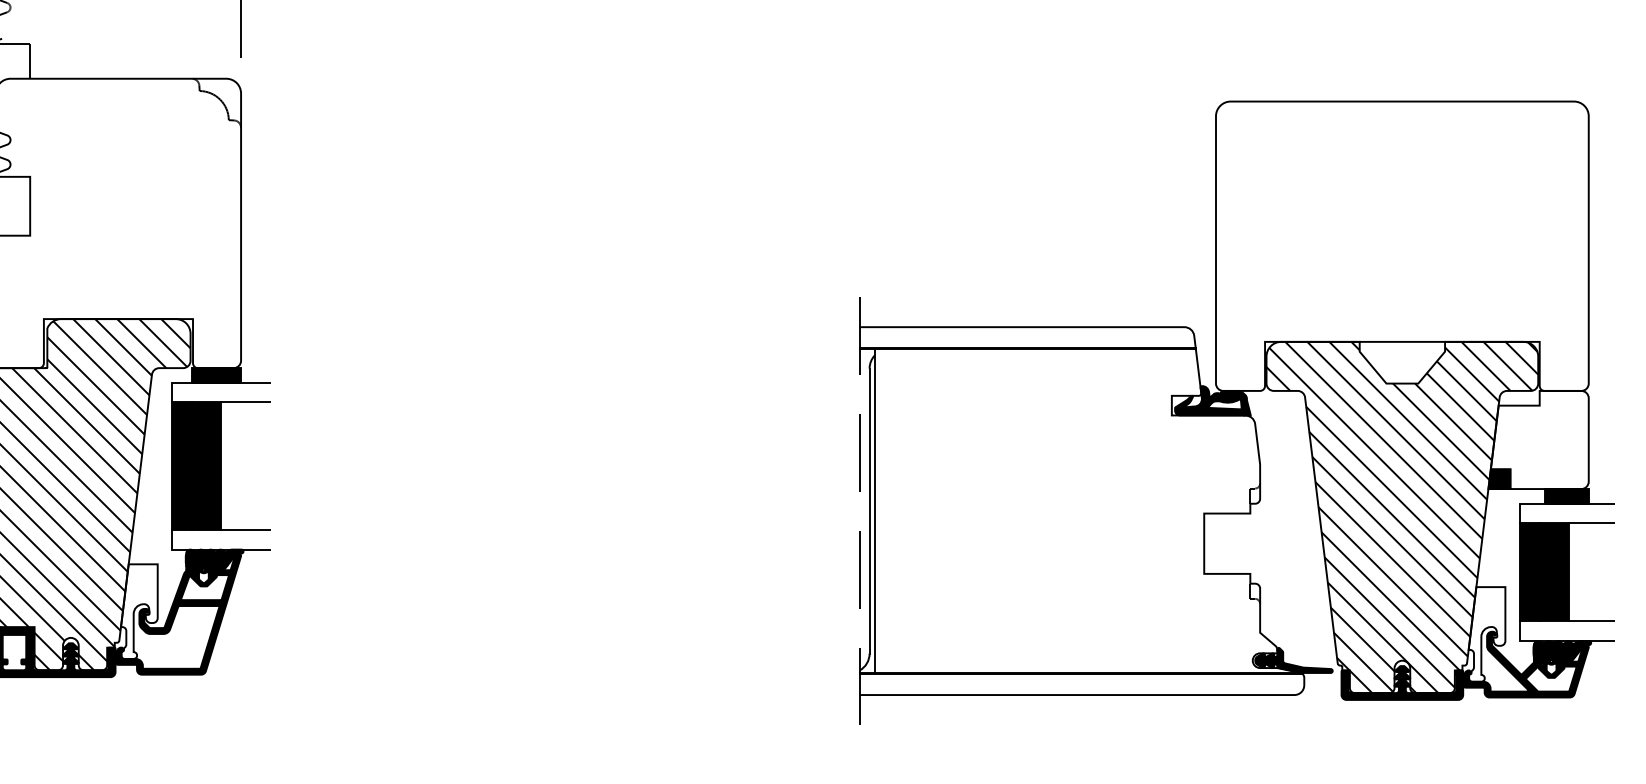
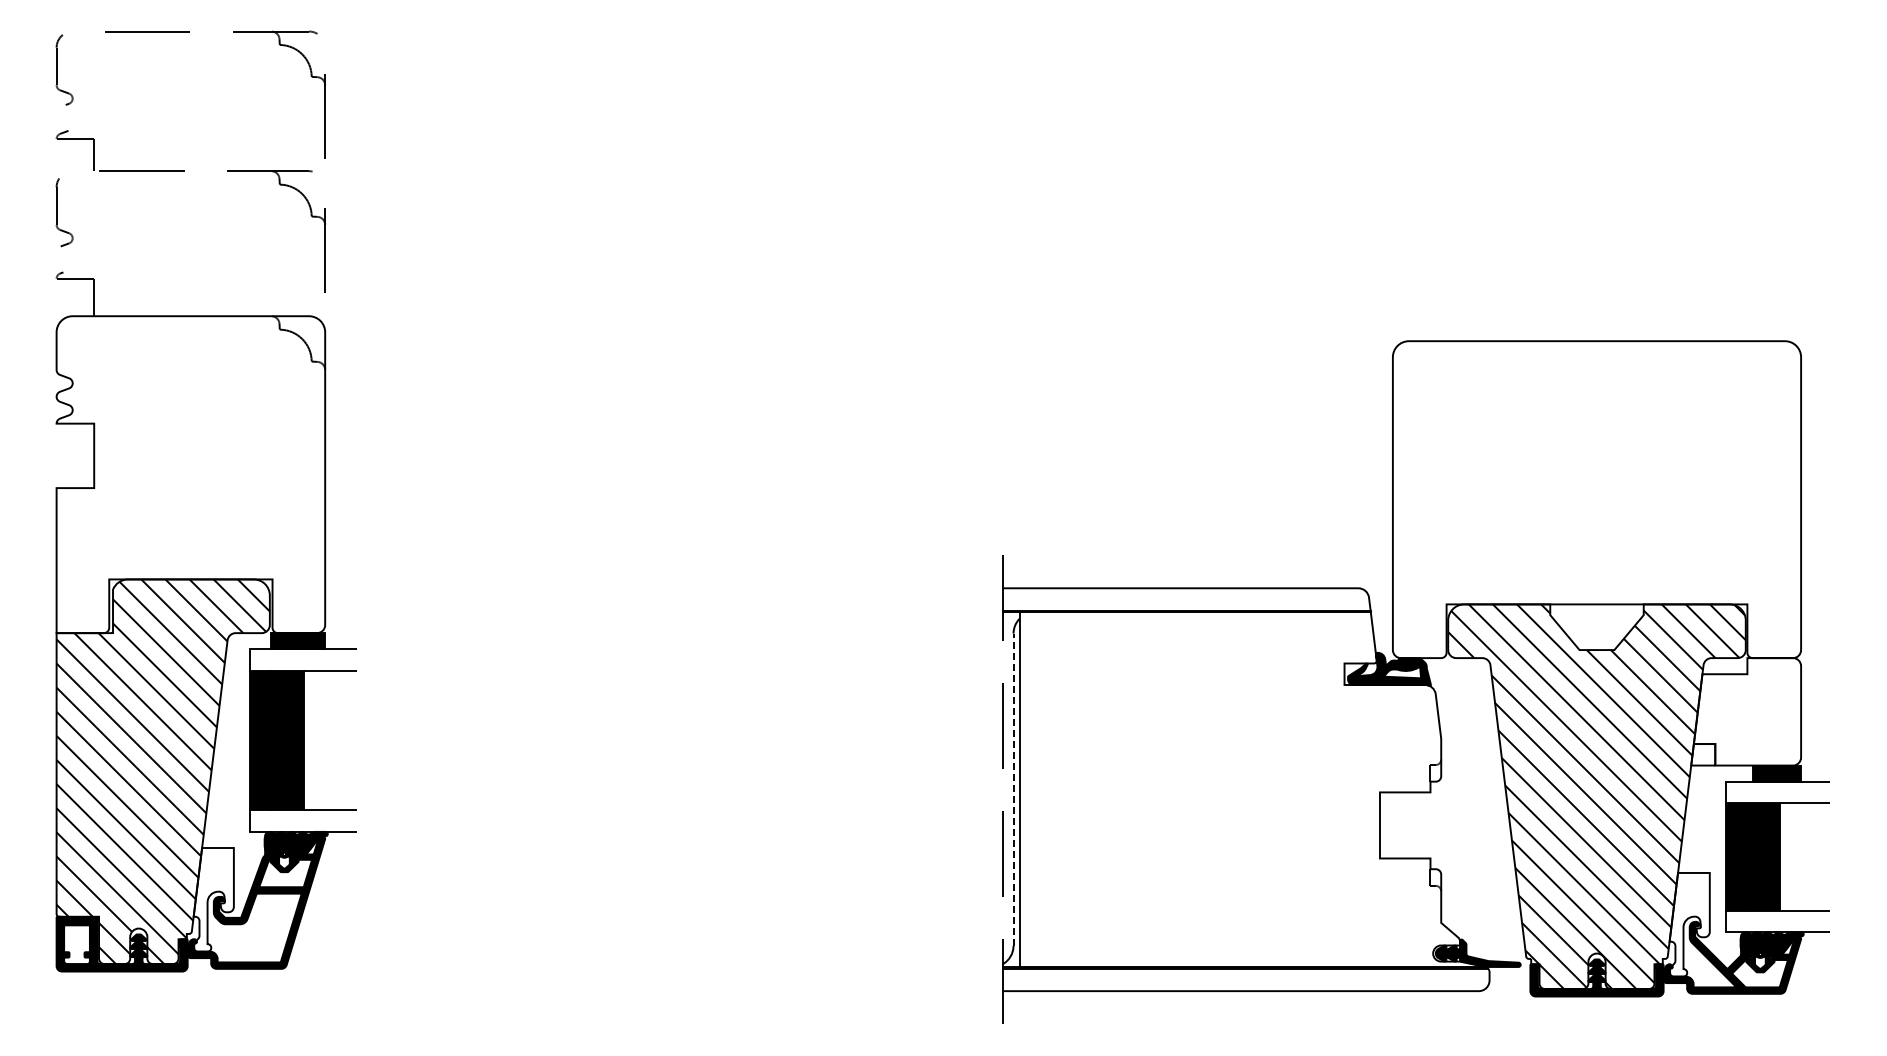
fill: (1499, 478) -> (1703, 754), removed
line: (869, 510) -> (1013, 789), solid -> dashed

